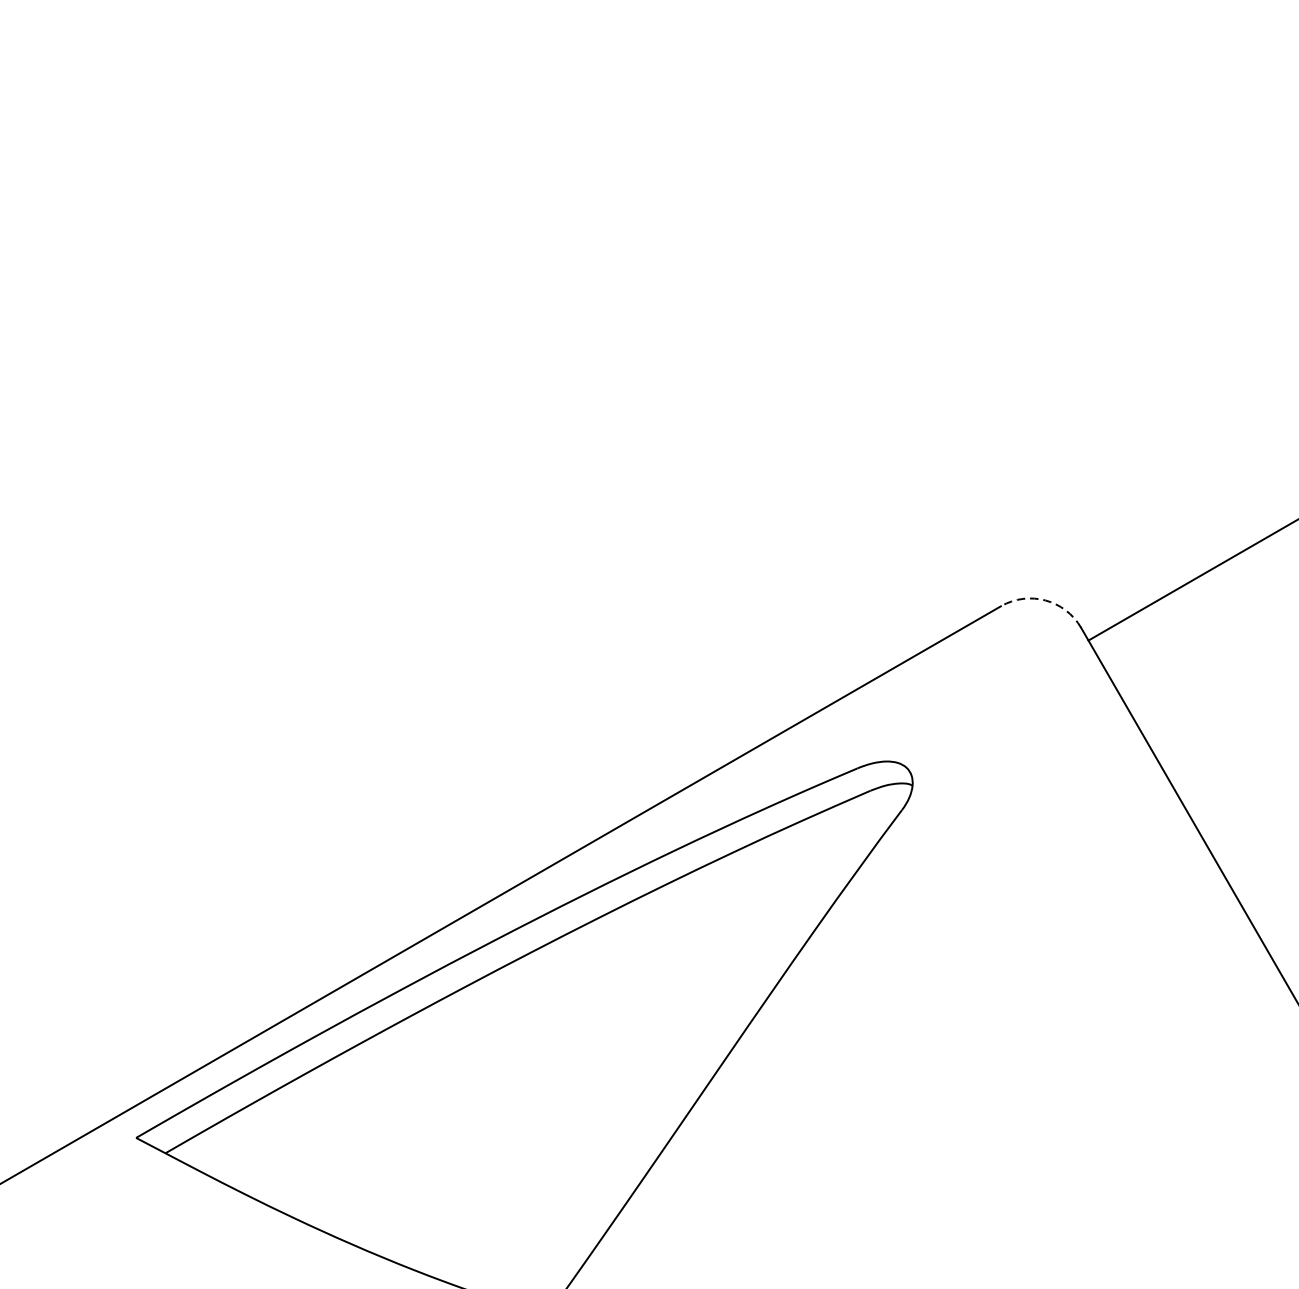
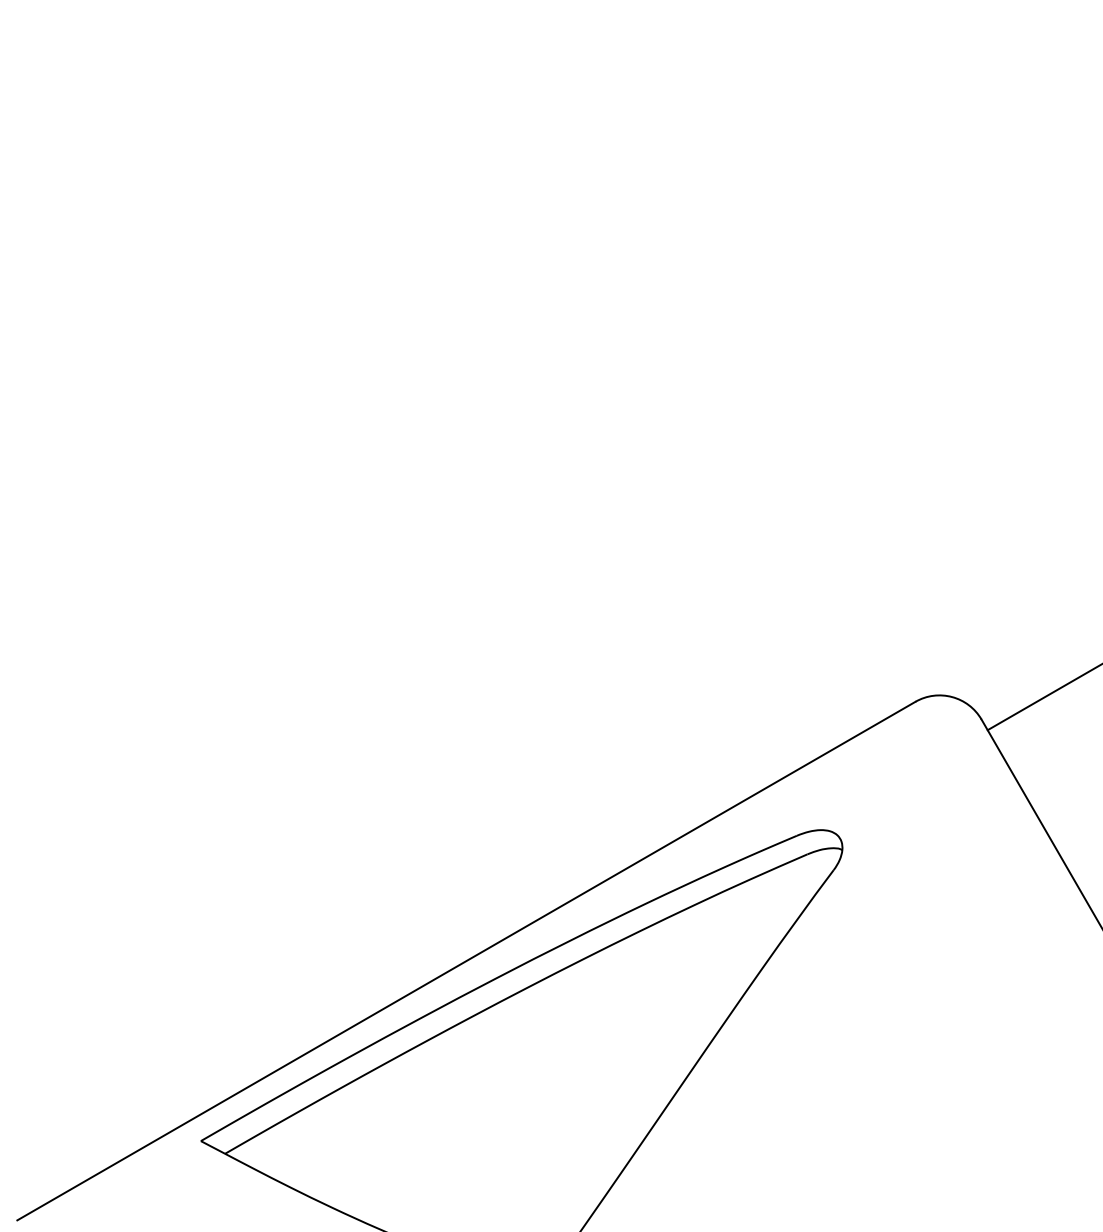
arc: (1045, 600) -> (952, 697), dashed -> solid

